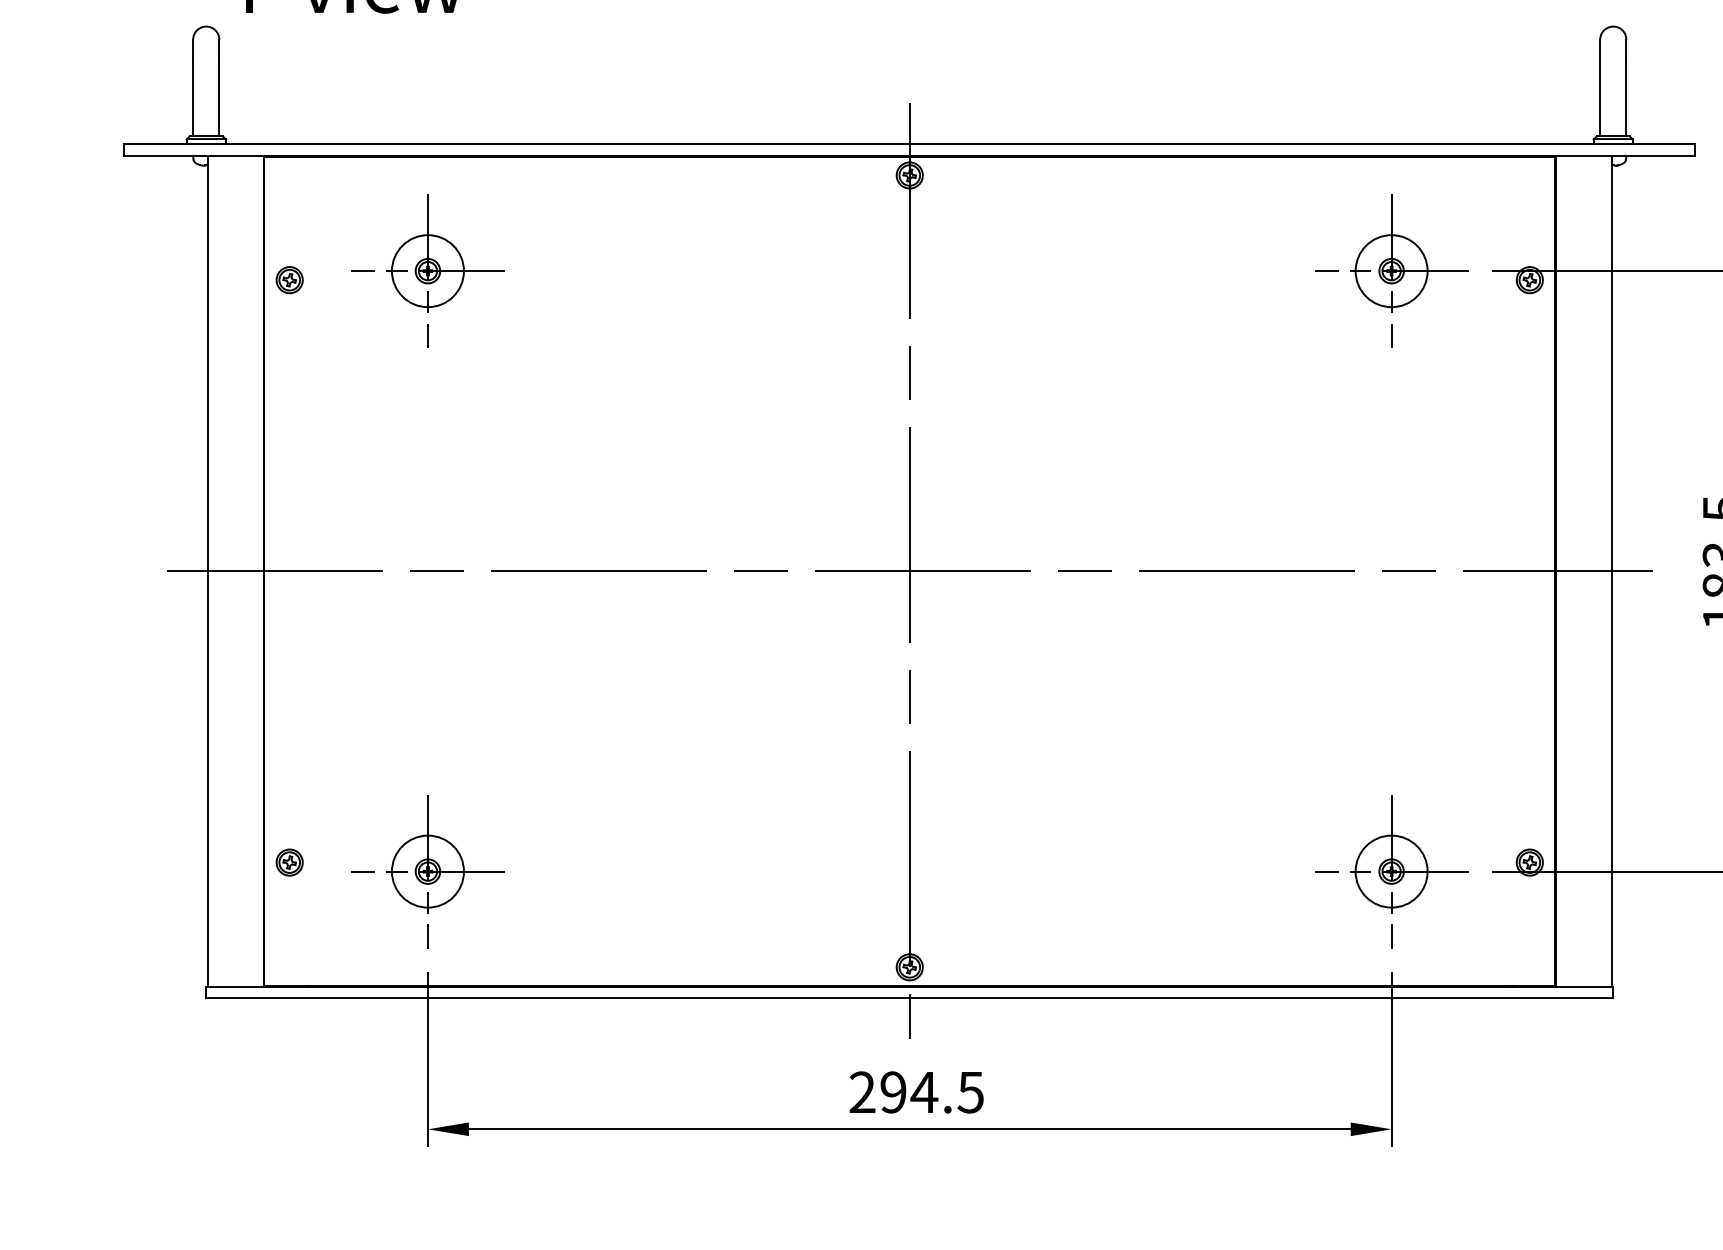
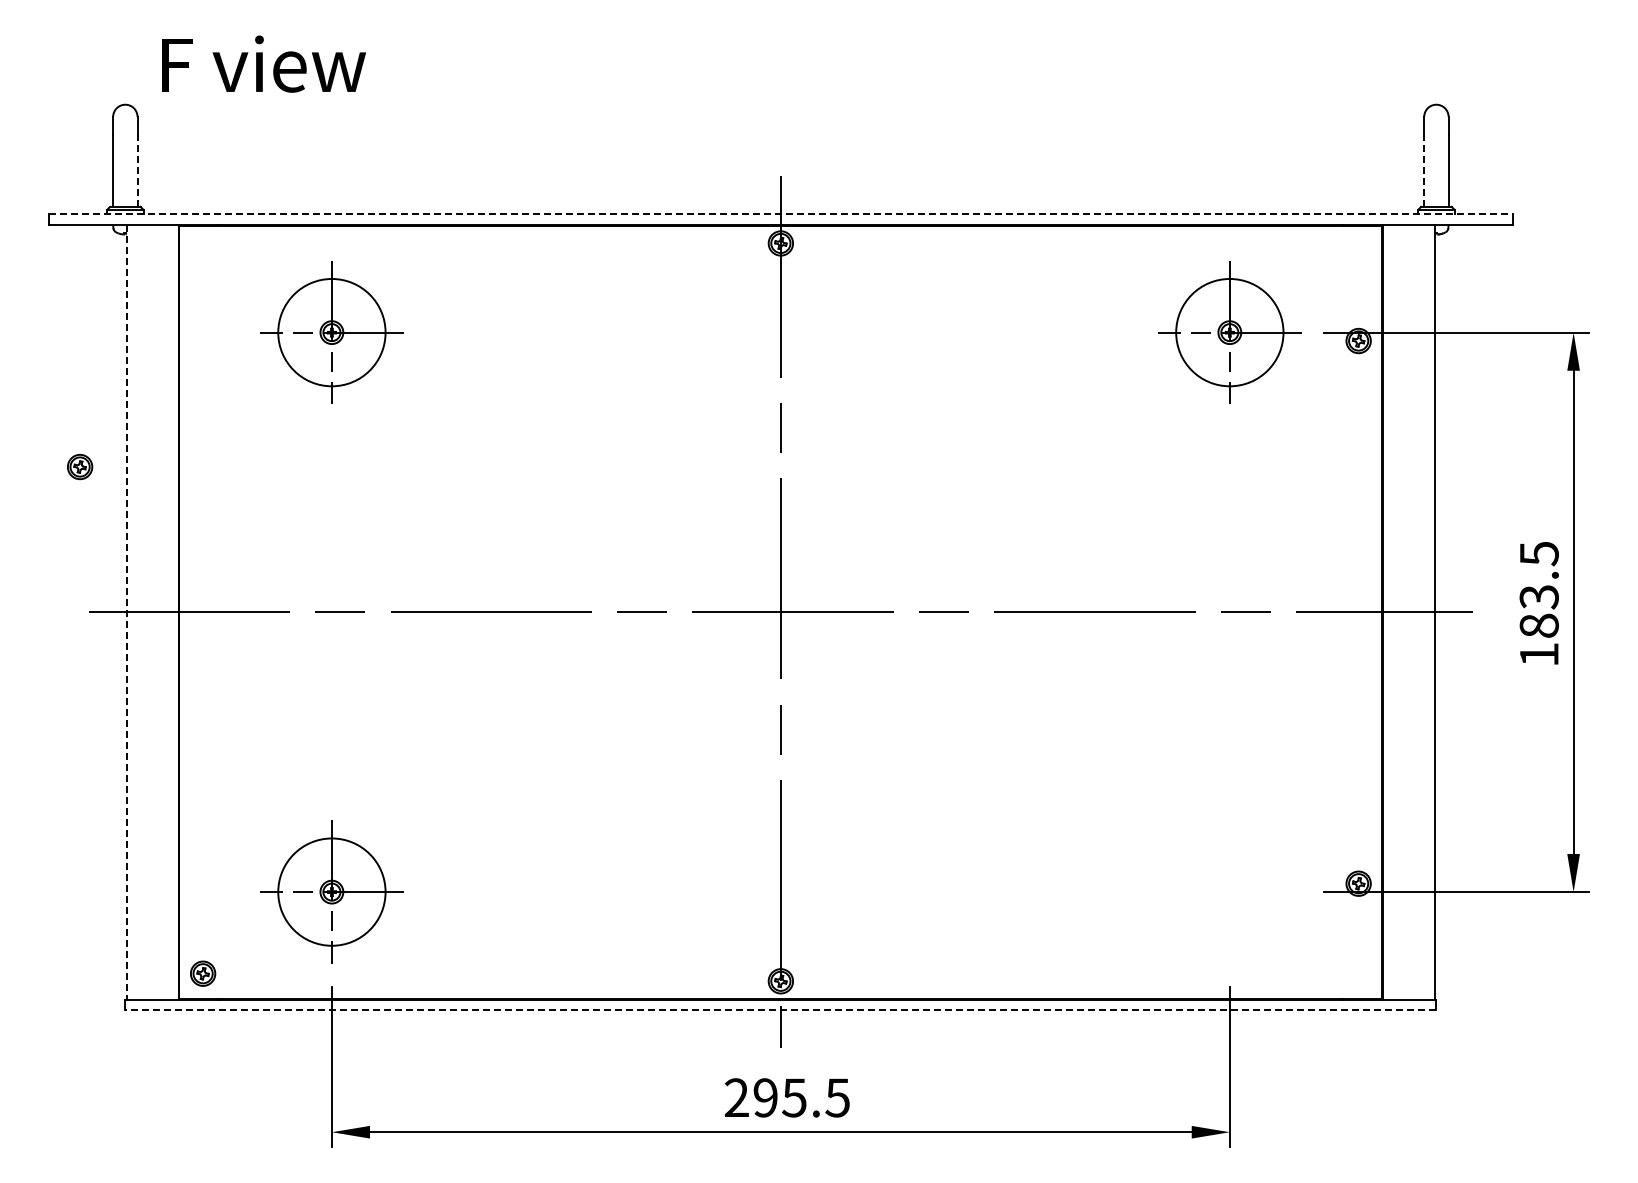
line: (219, 98) -> (137, 171), solid -> dashed
line: (1600, 98) -> (1424, 171), solid -> dashed
line: (909, 144) -> (780, 214), solid -> dashed
circle: (427, 271) -> (331, 332), size x1.6
circle: (1391, 271) -> (1229, 332), size x1.6
part: (290, 280) -> (80, 467), moved
line: (207, 571) -> (126, 612), solid -> dashed
part: (290, 862) -> (203, 973), moved
circle: (427, 870) -> (331, 891), size x1.6
part: (1391, 870) -> (1229, 891), removed
line: (909, 998) -> (780, 1010), solid -> dashed
text: (924, 1092) -> (794, 1097), 294.5 -> 295.5

